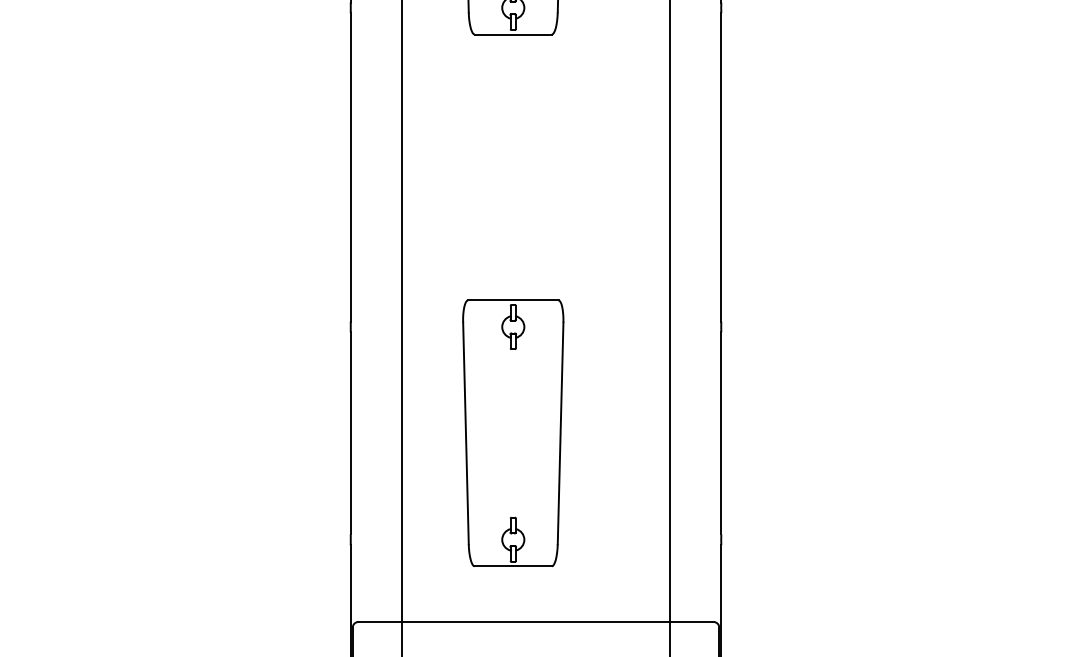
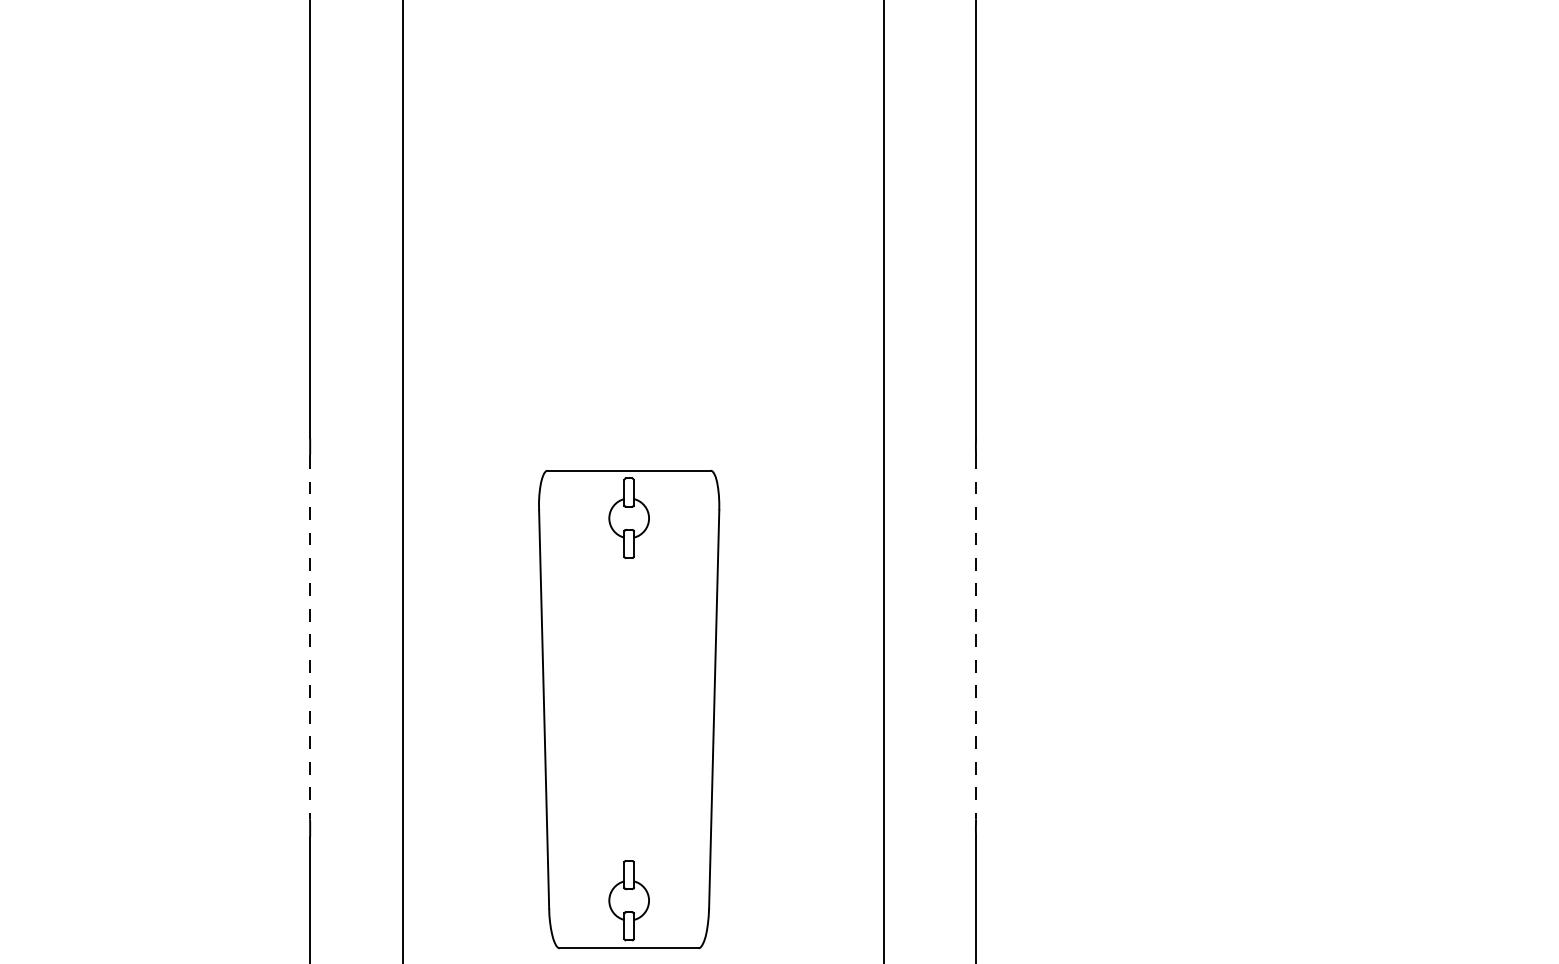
line: (350, 433) -> (309, 637), solid -> dashed
part: (513, 433) -> (629, 709), moved
line: (721, 433) -> (976, 637), solid -> dashed

